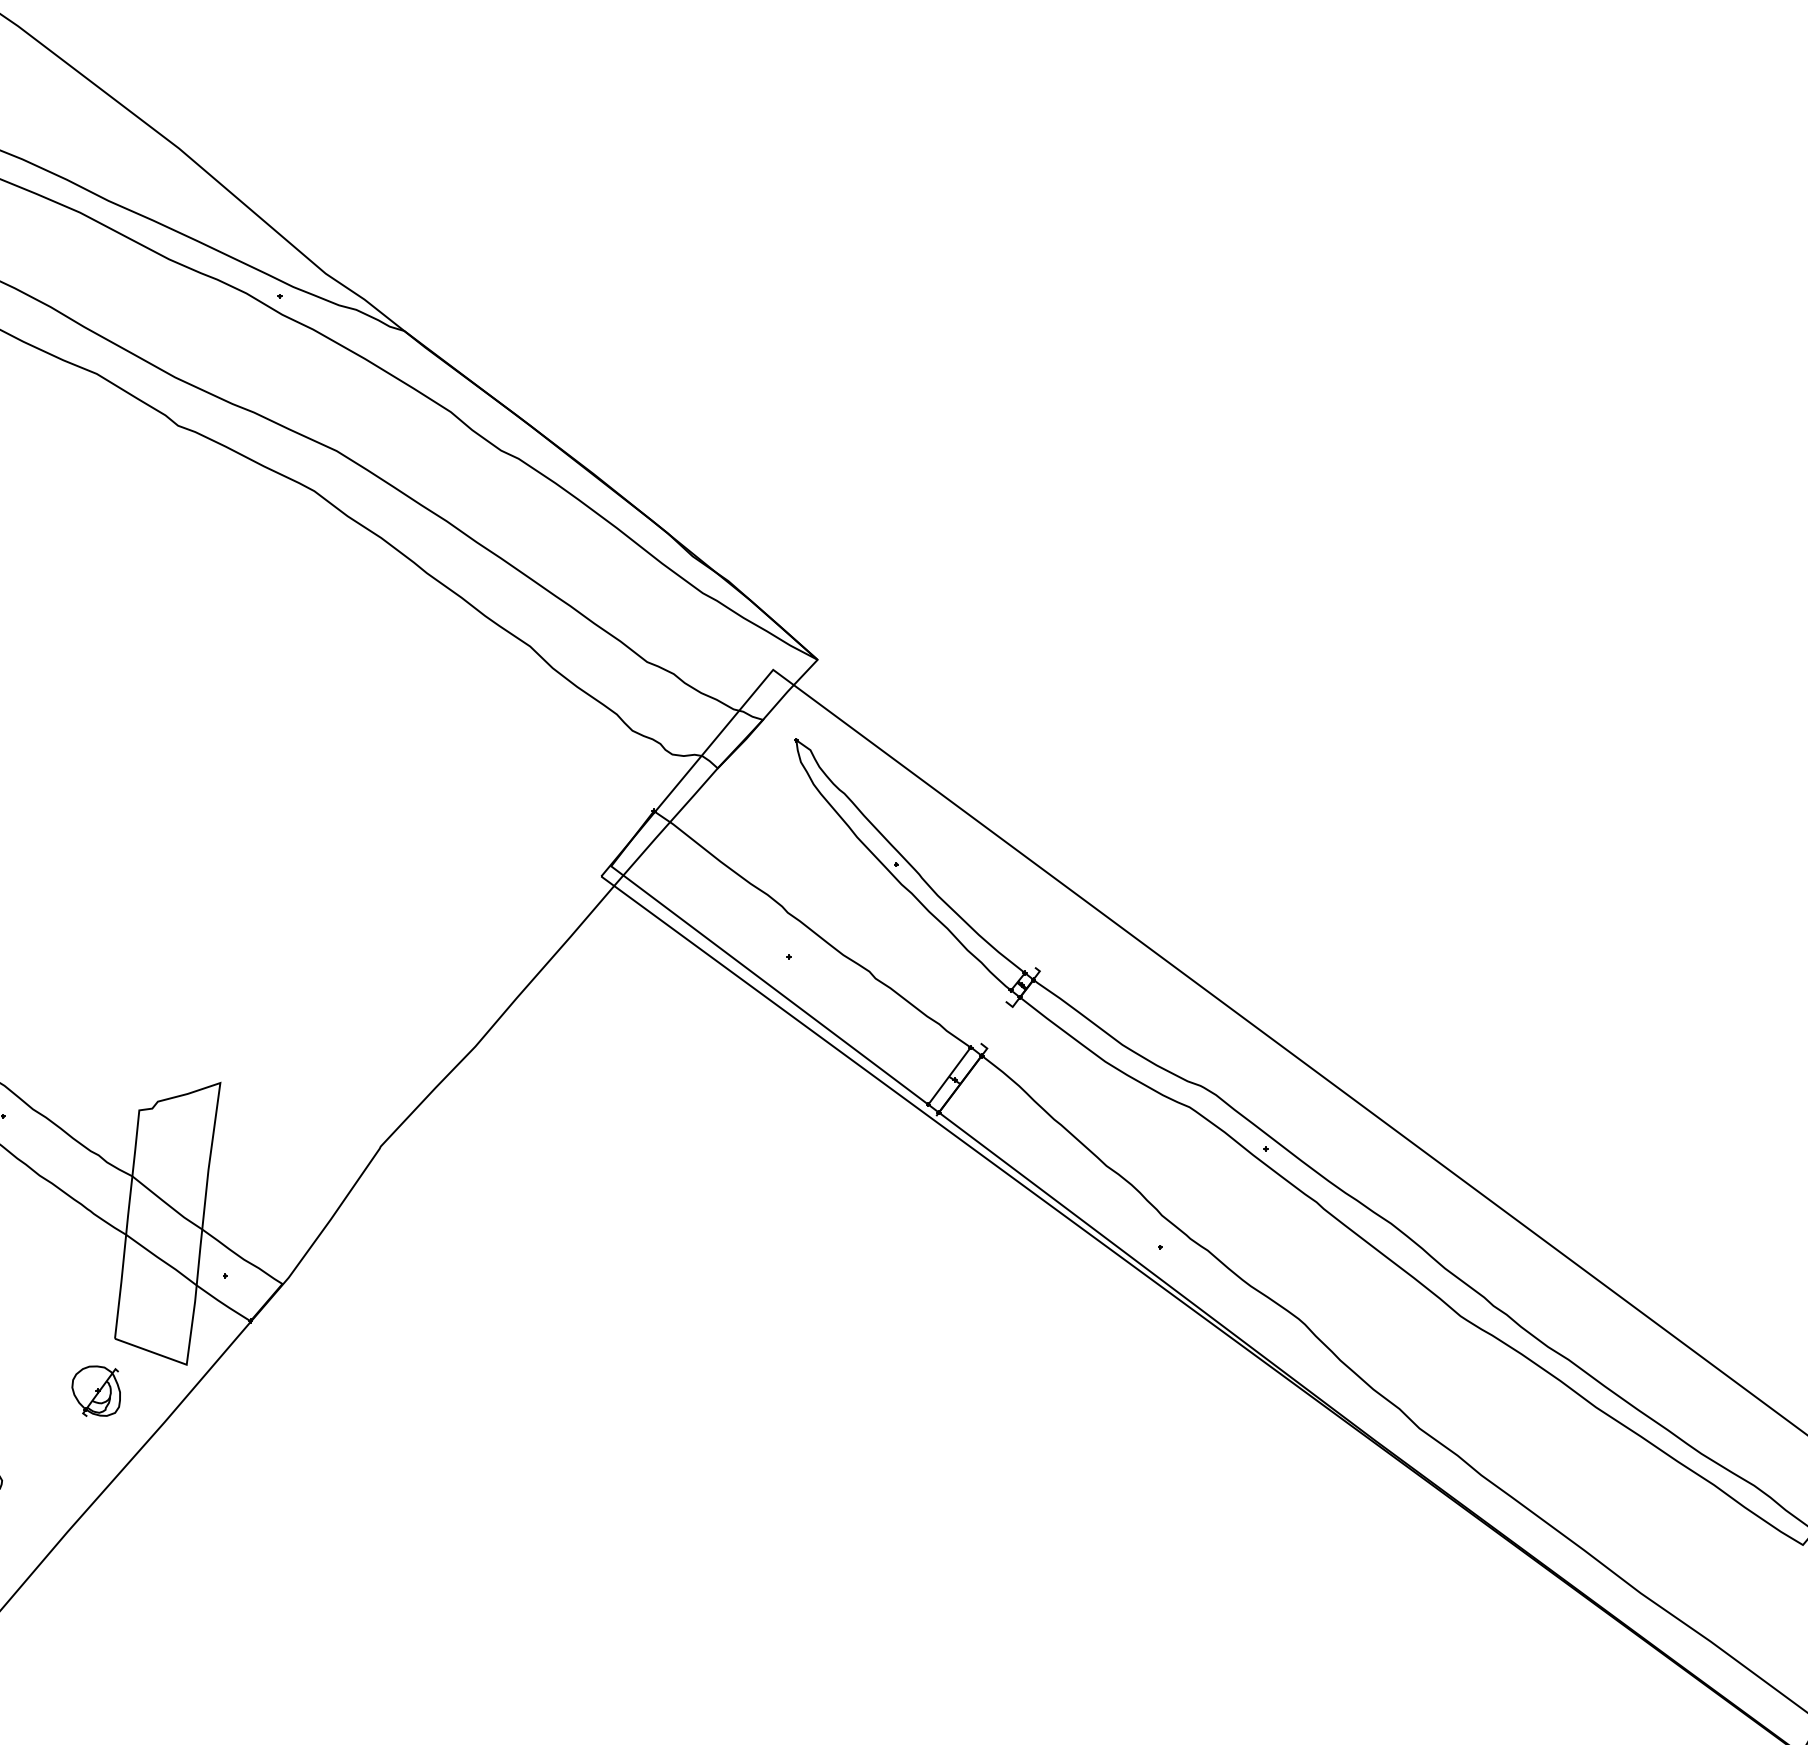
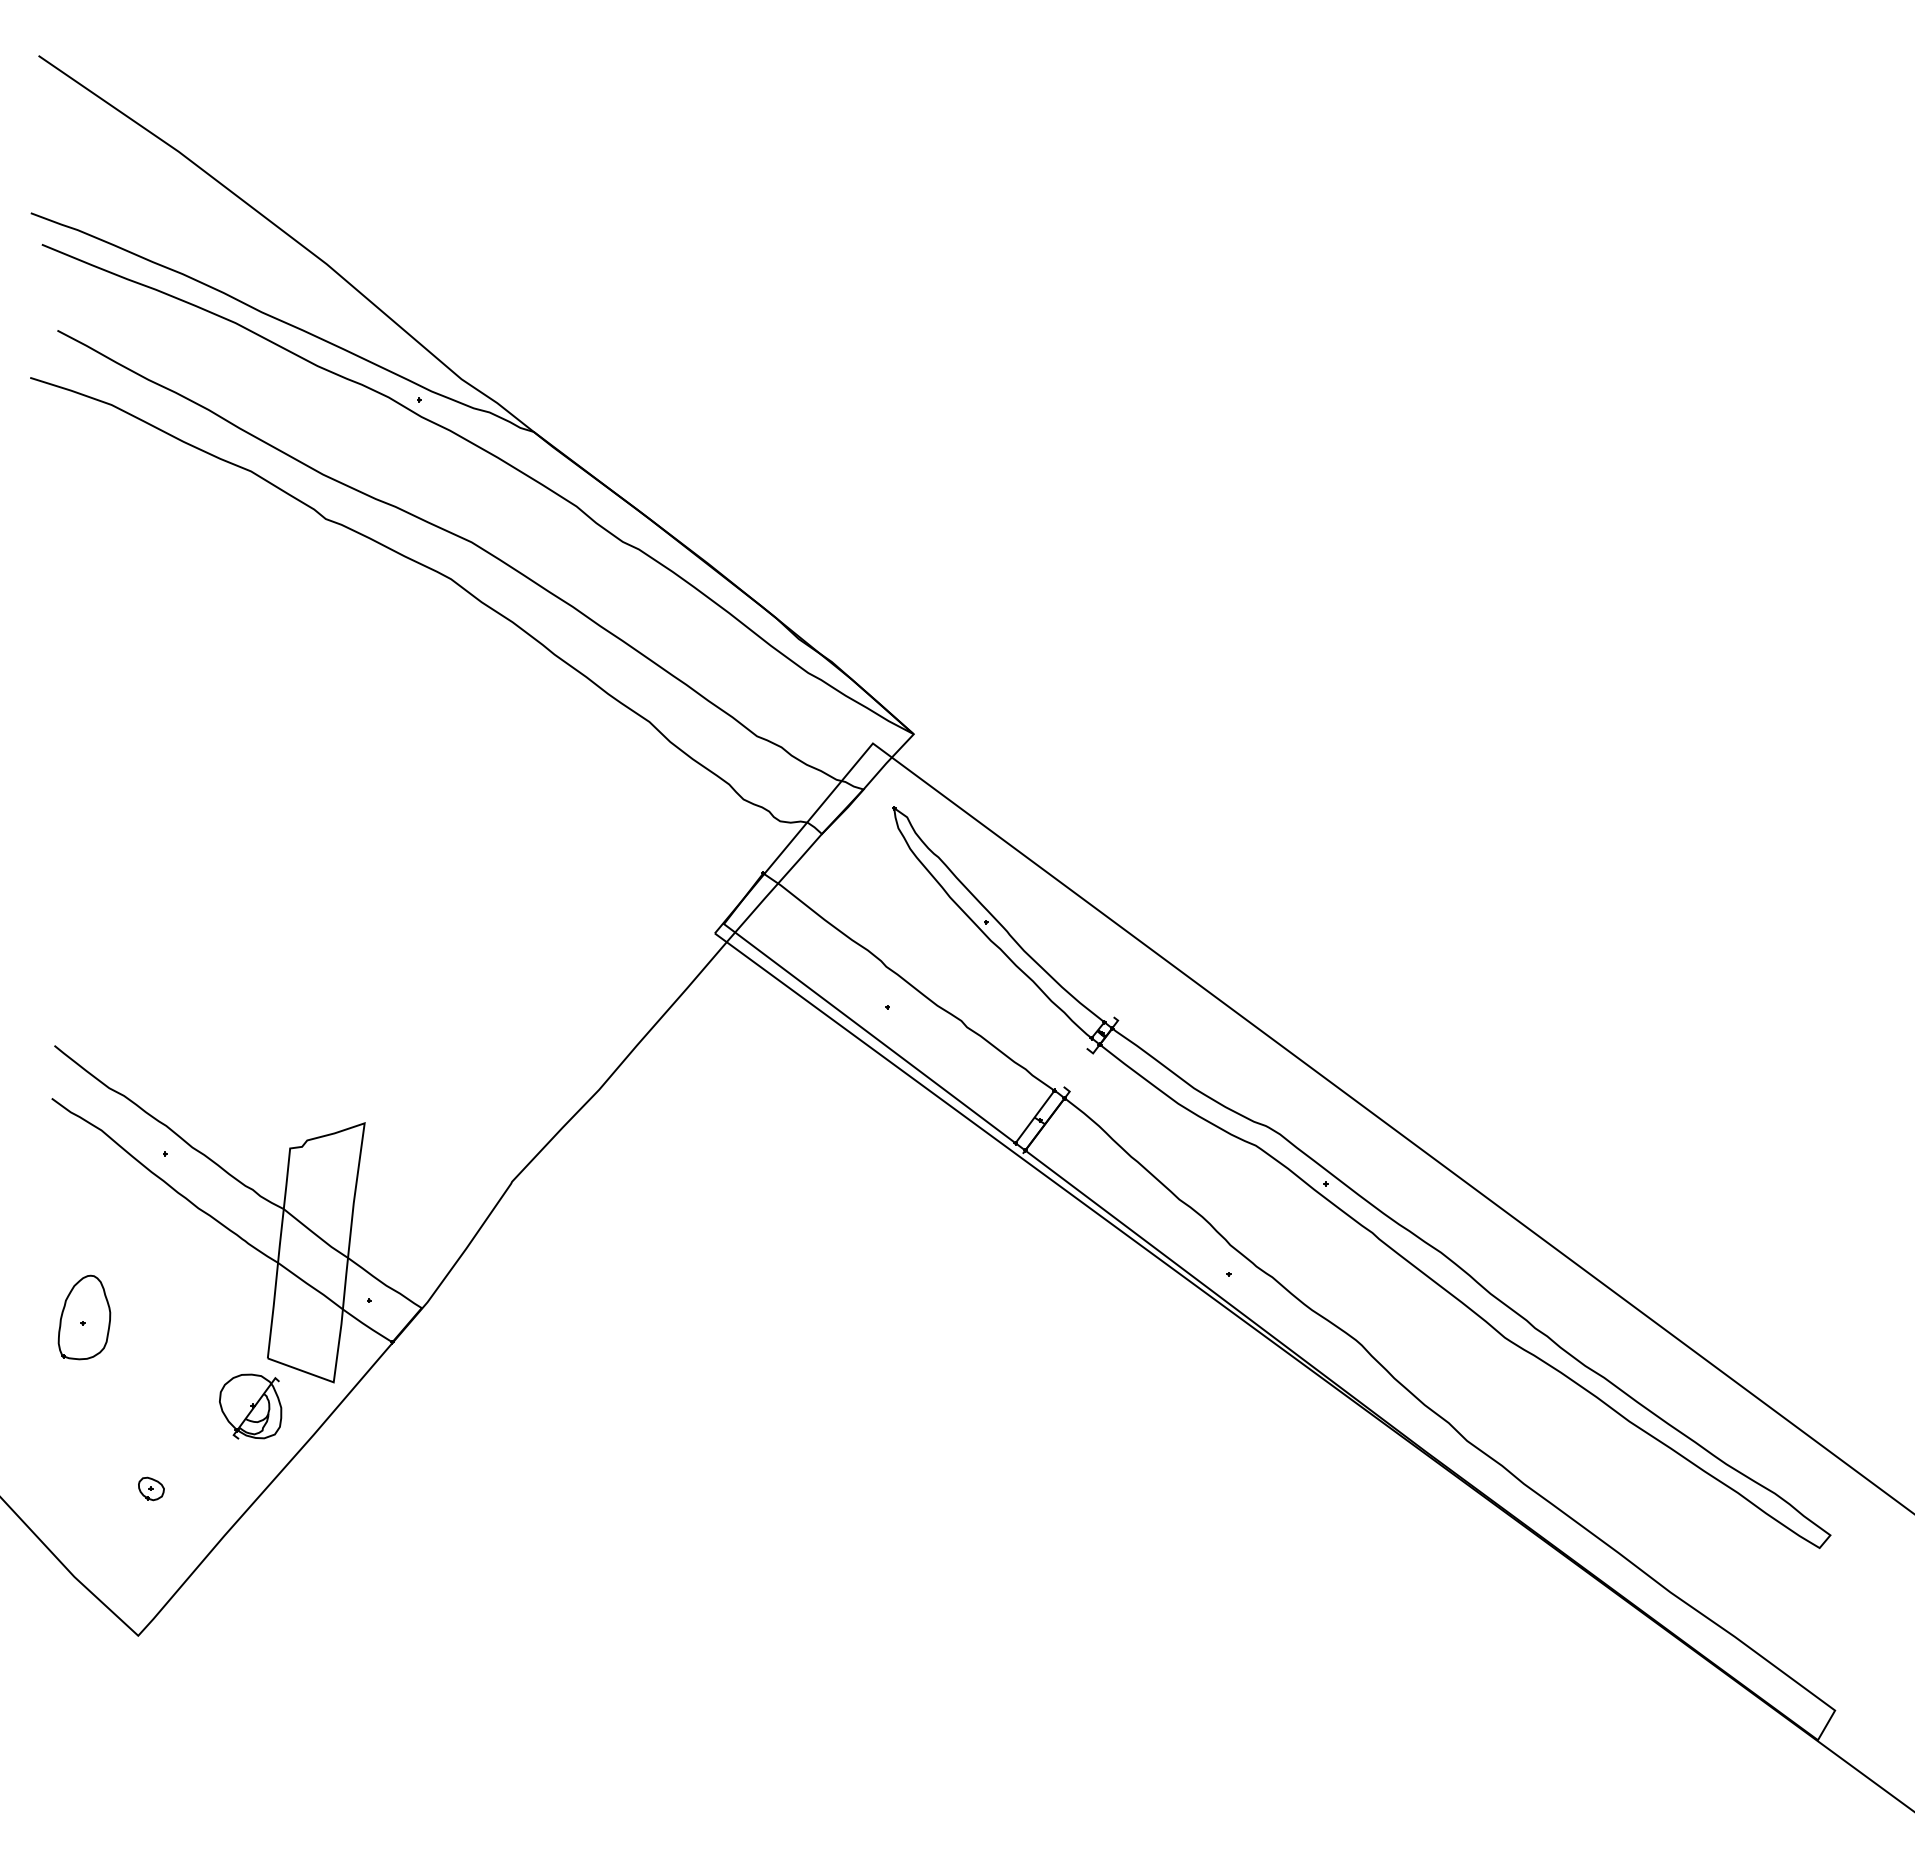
part: (96, 1391) -> (250, 1406), size x1.4

